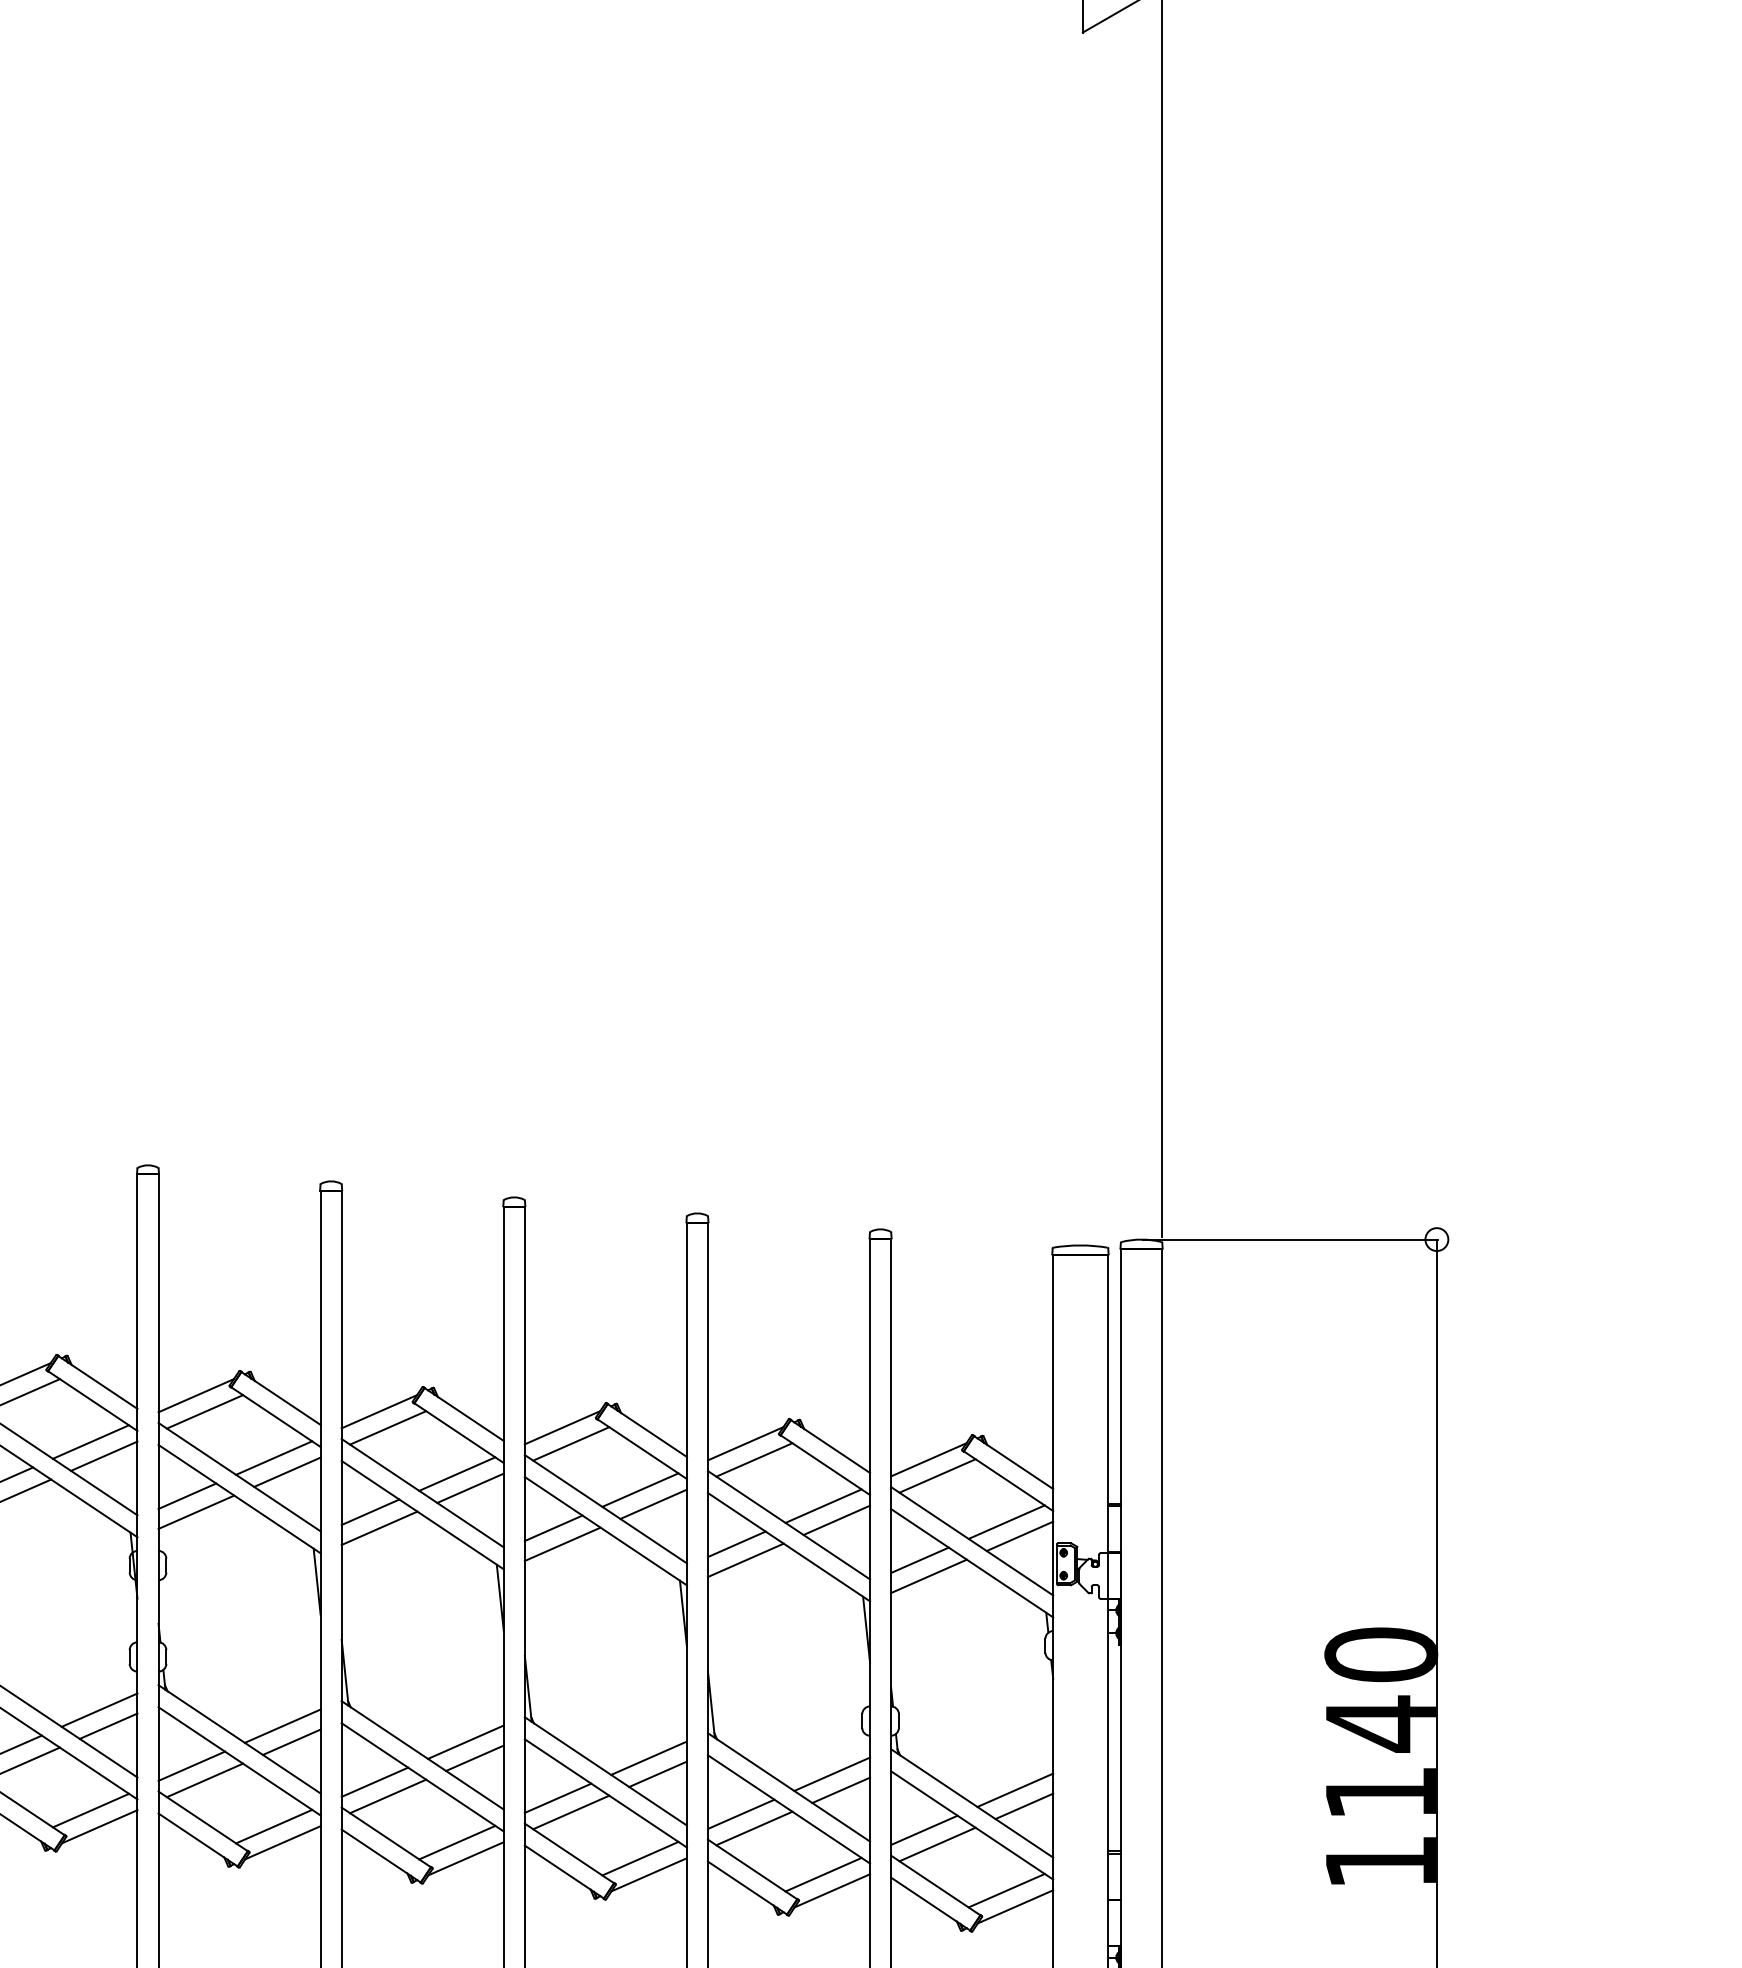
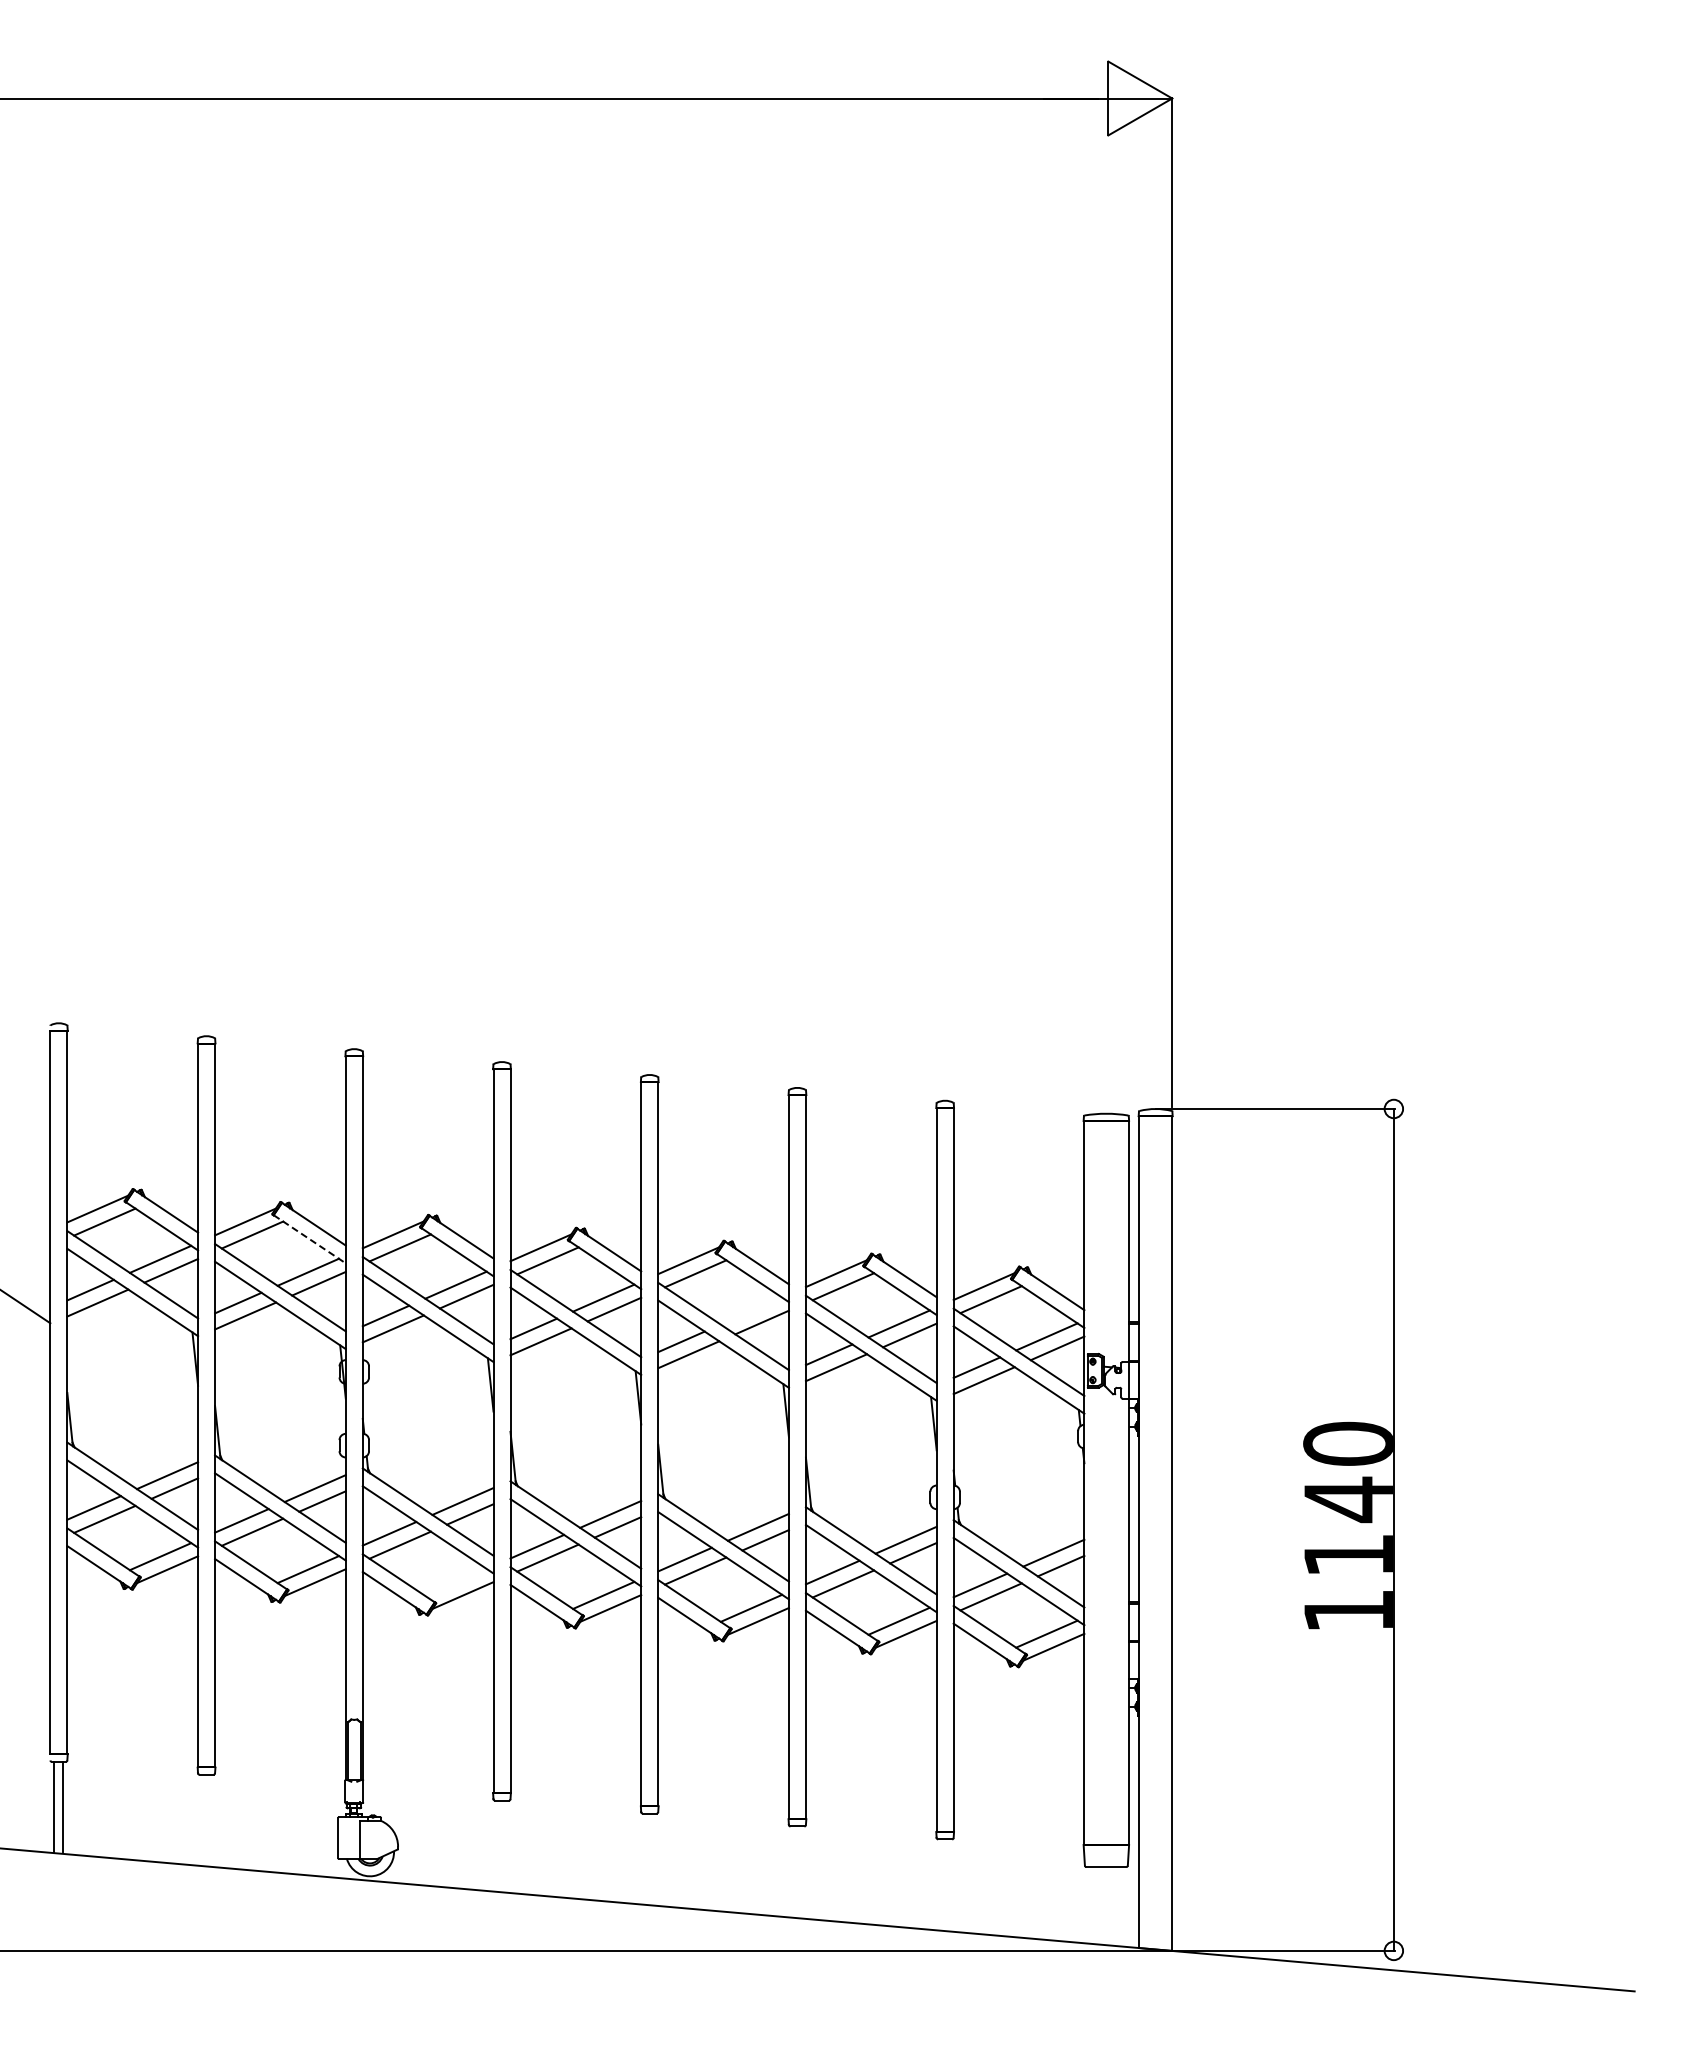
line: (93, 1401) -> (310, 1239), solid -> dashed
line: (640, 1489) -> (751, 1310), removed
line: (273, 1826) -> (455, 1582), removed

